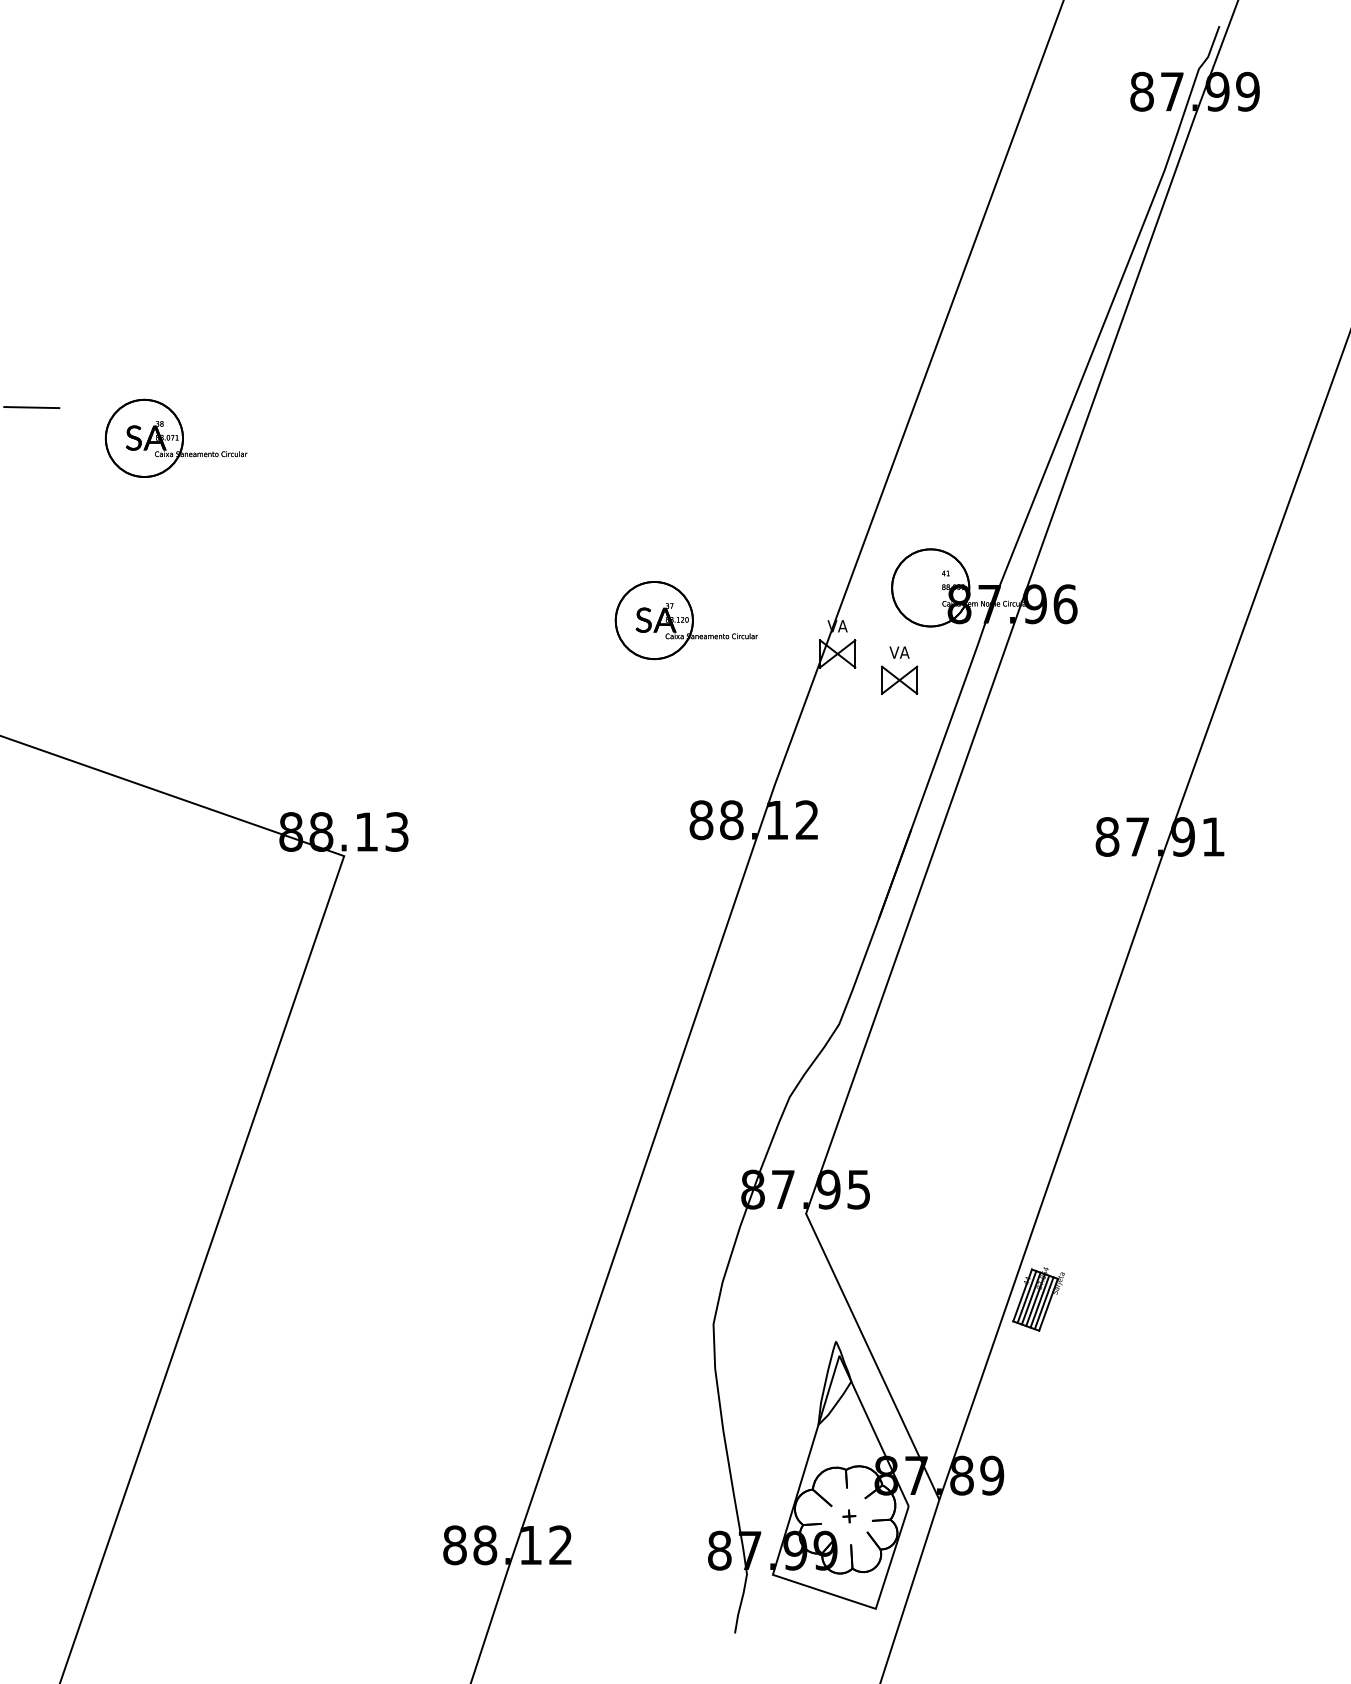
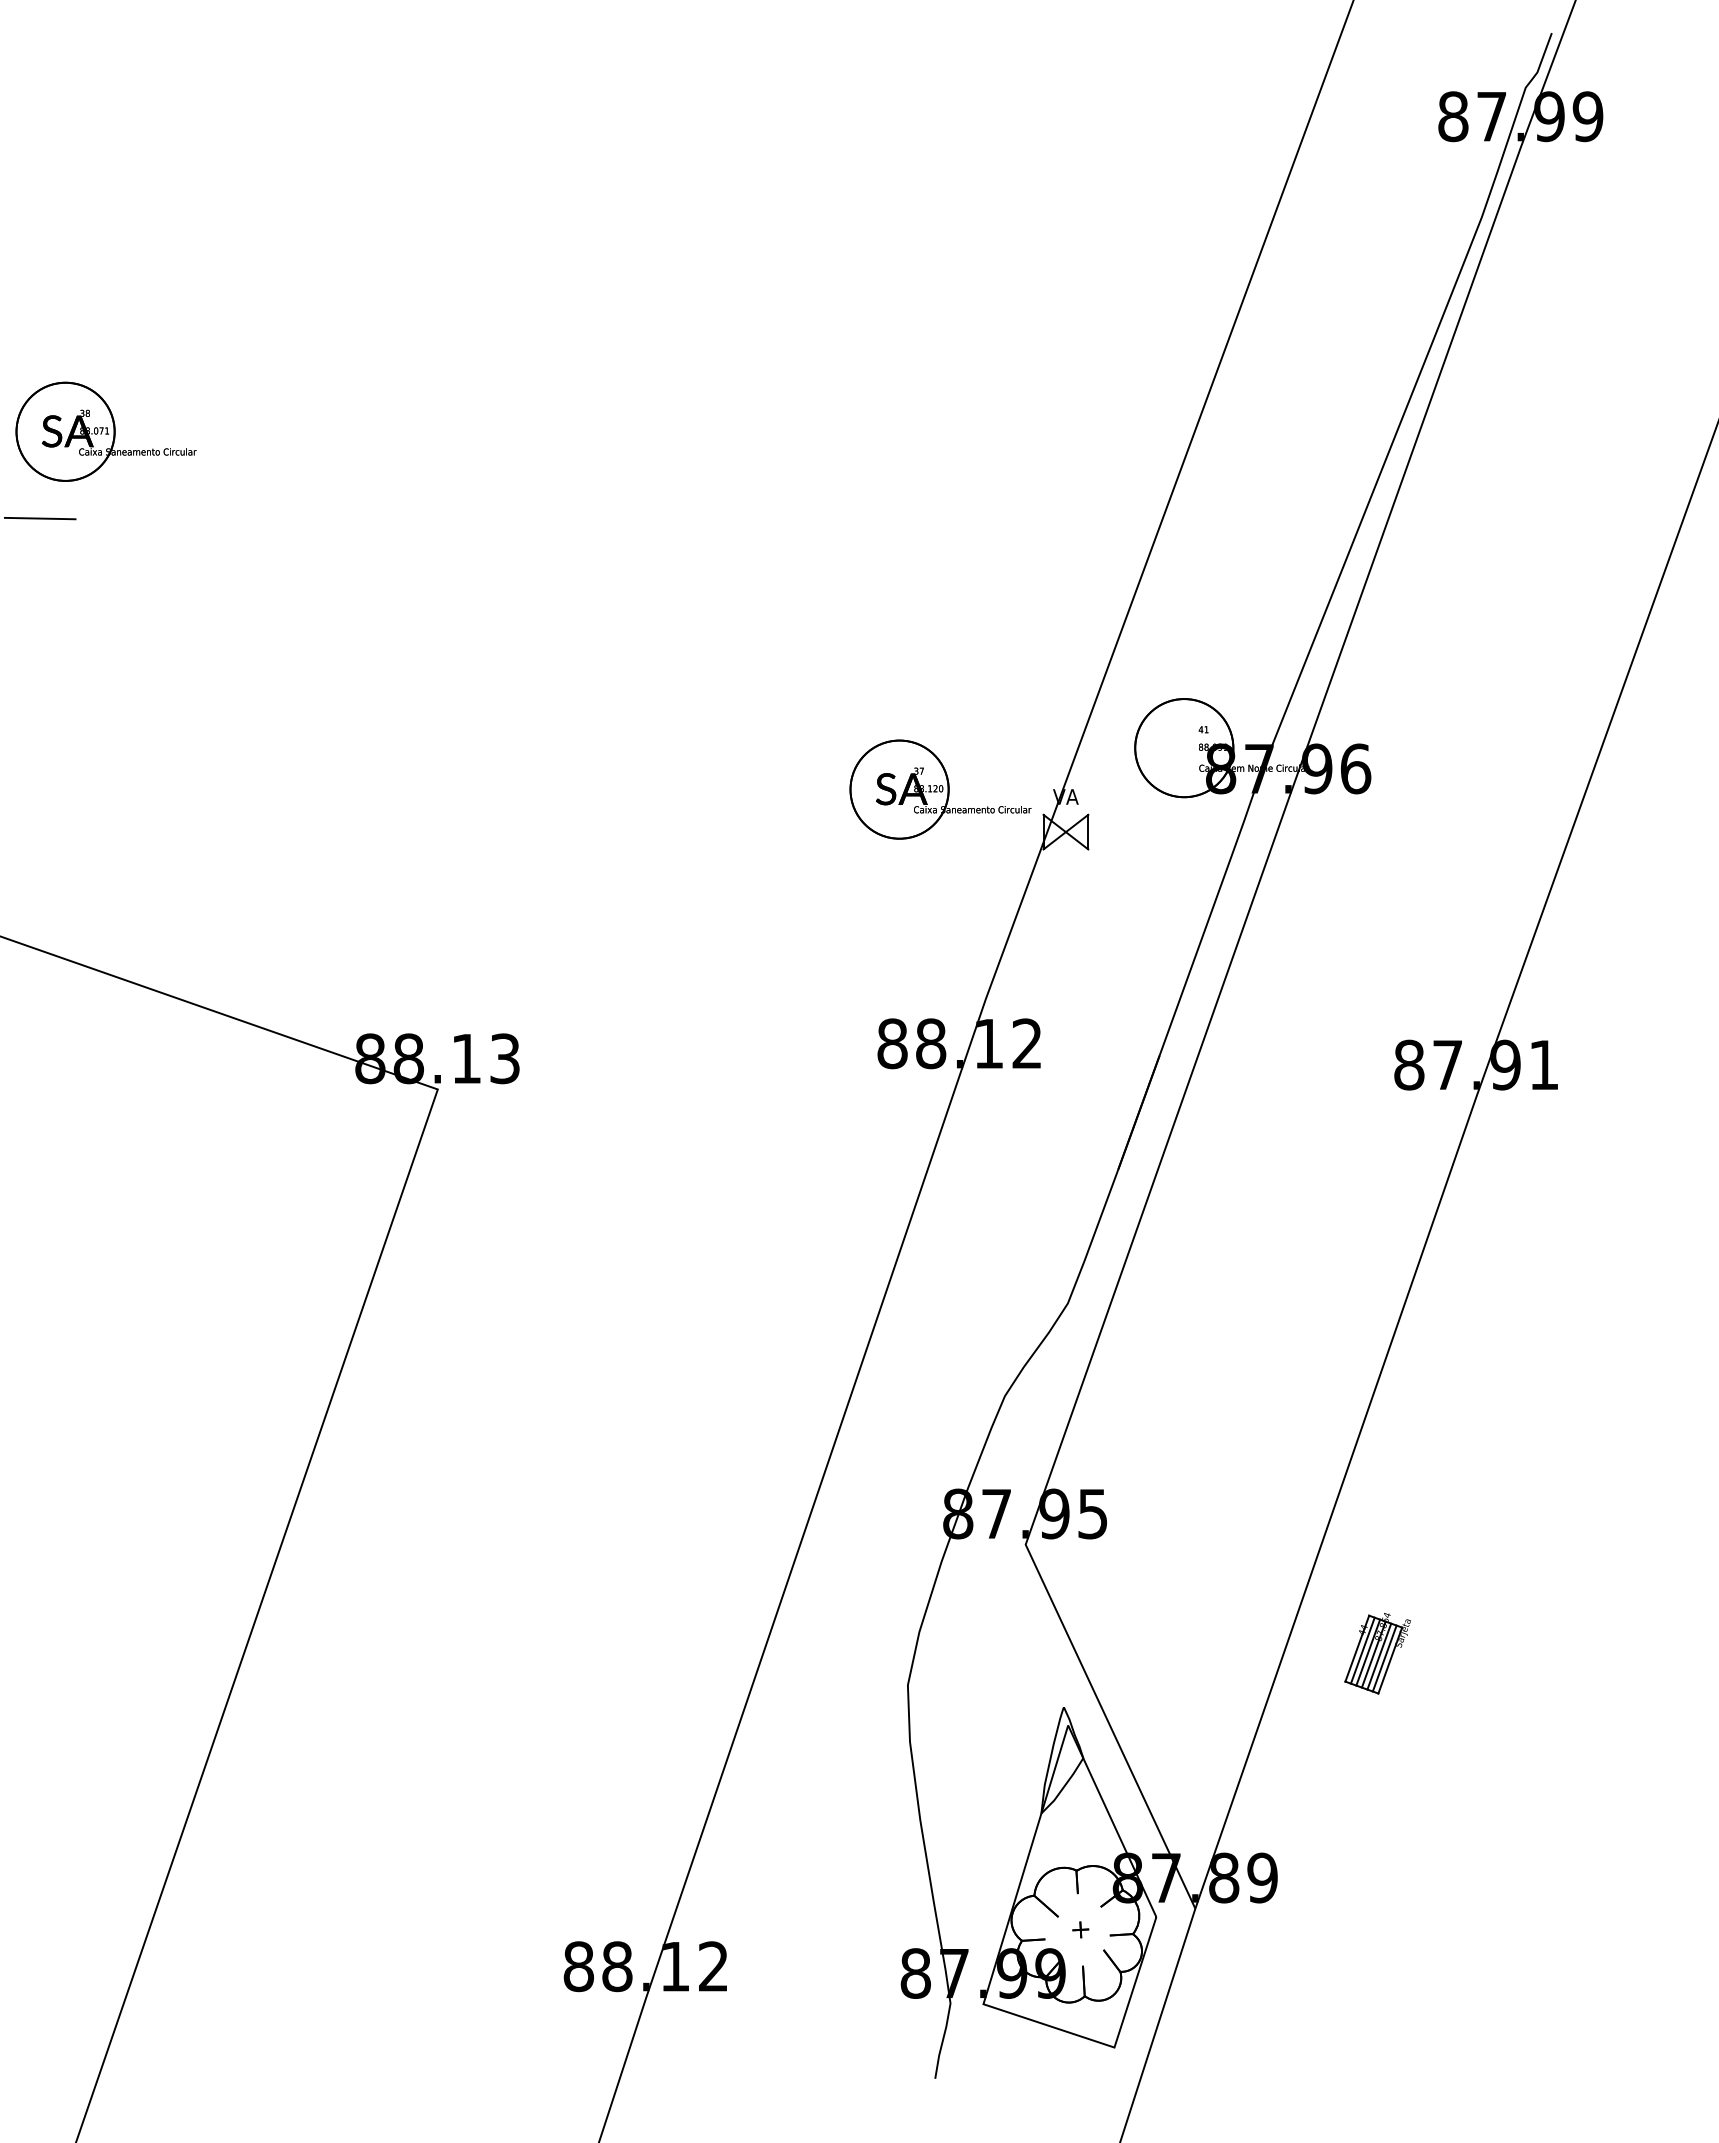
part: (175, 438) -> (105, 431), moved
part: (686, 620) -> (940, 789), moved
part: (893, 674) -> (1137, 858), removed
part: (1038, 1299) -> (1377, 1653), moved

